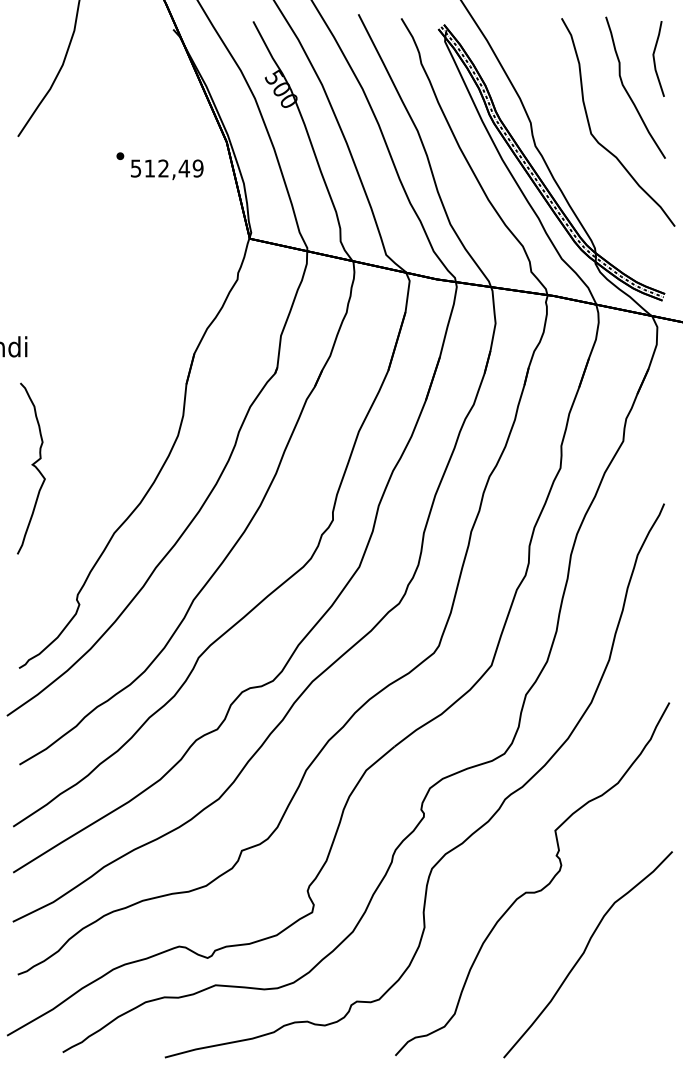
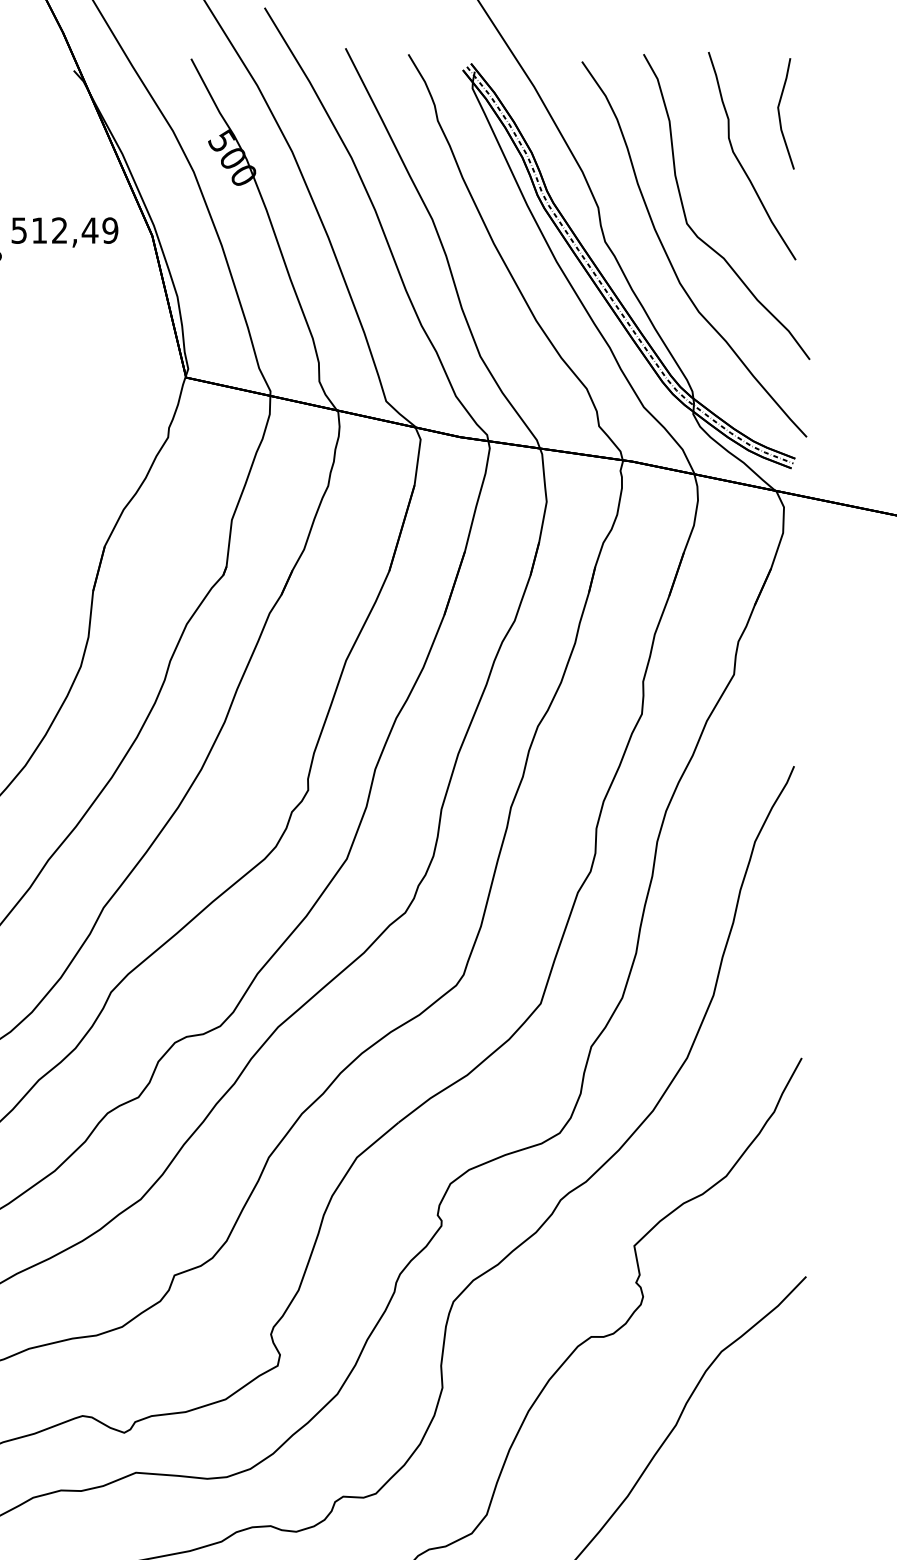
curve: (579, 156) -> (669, 256), added
text: (167, 169) -> (65, 232), moved

